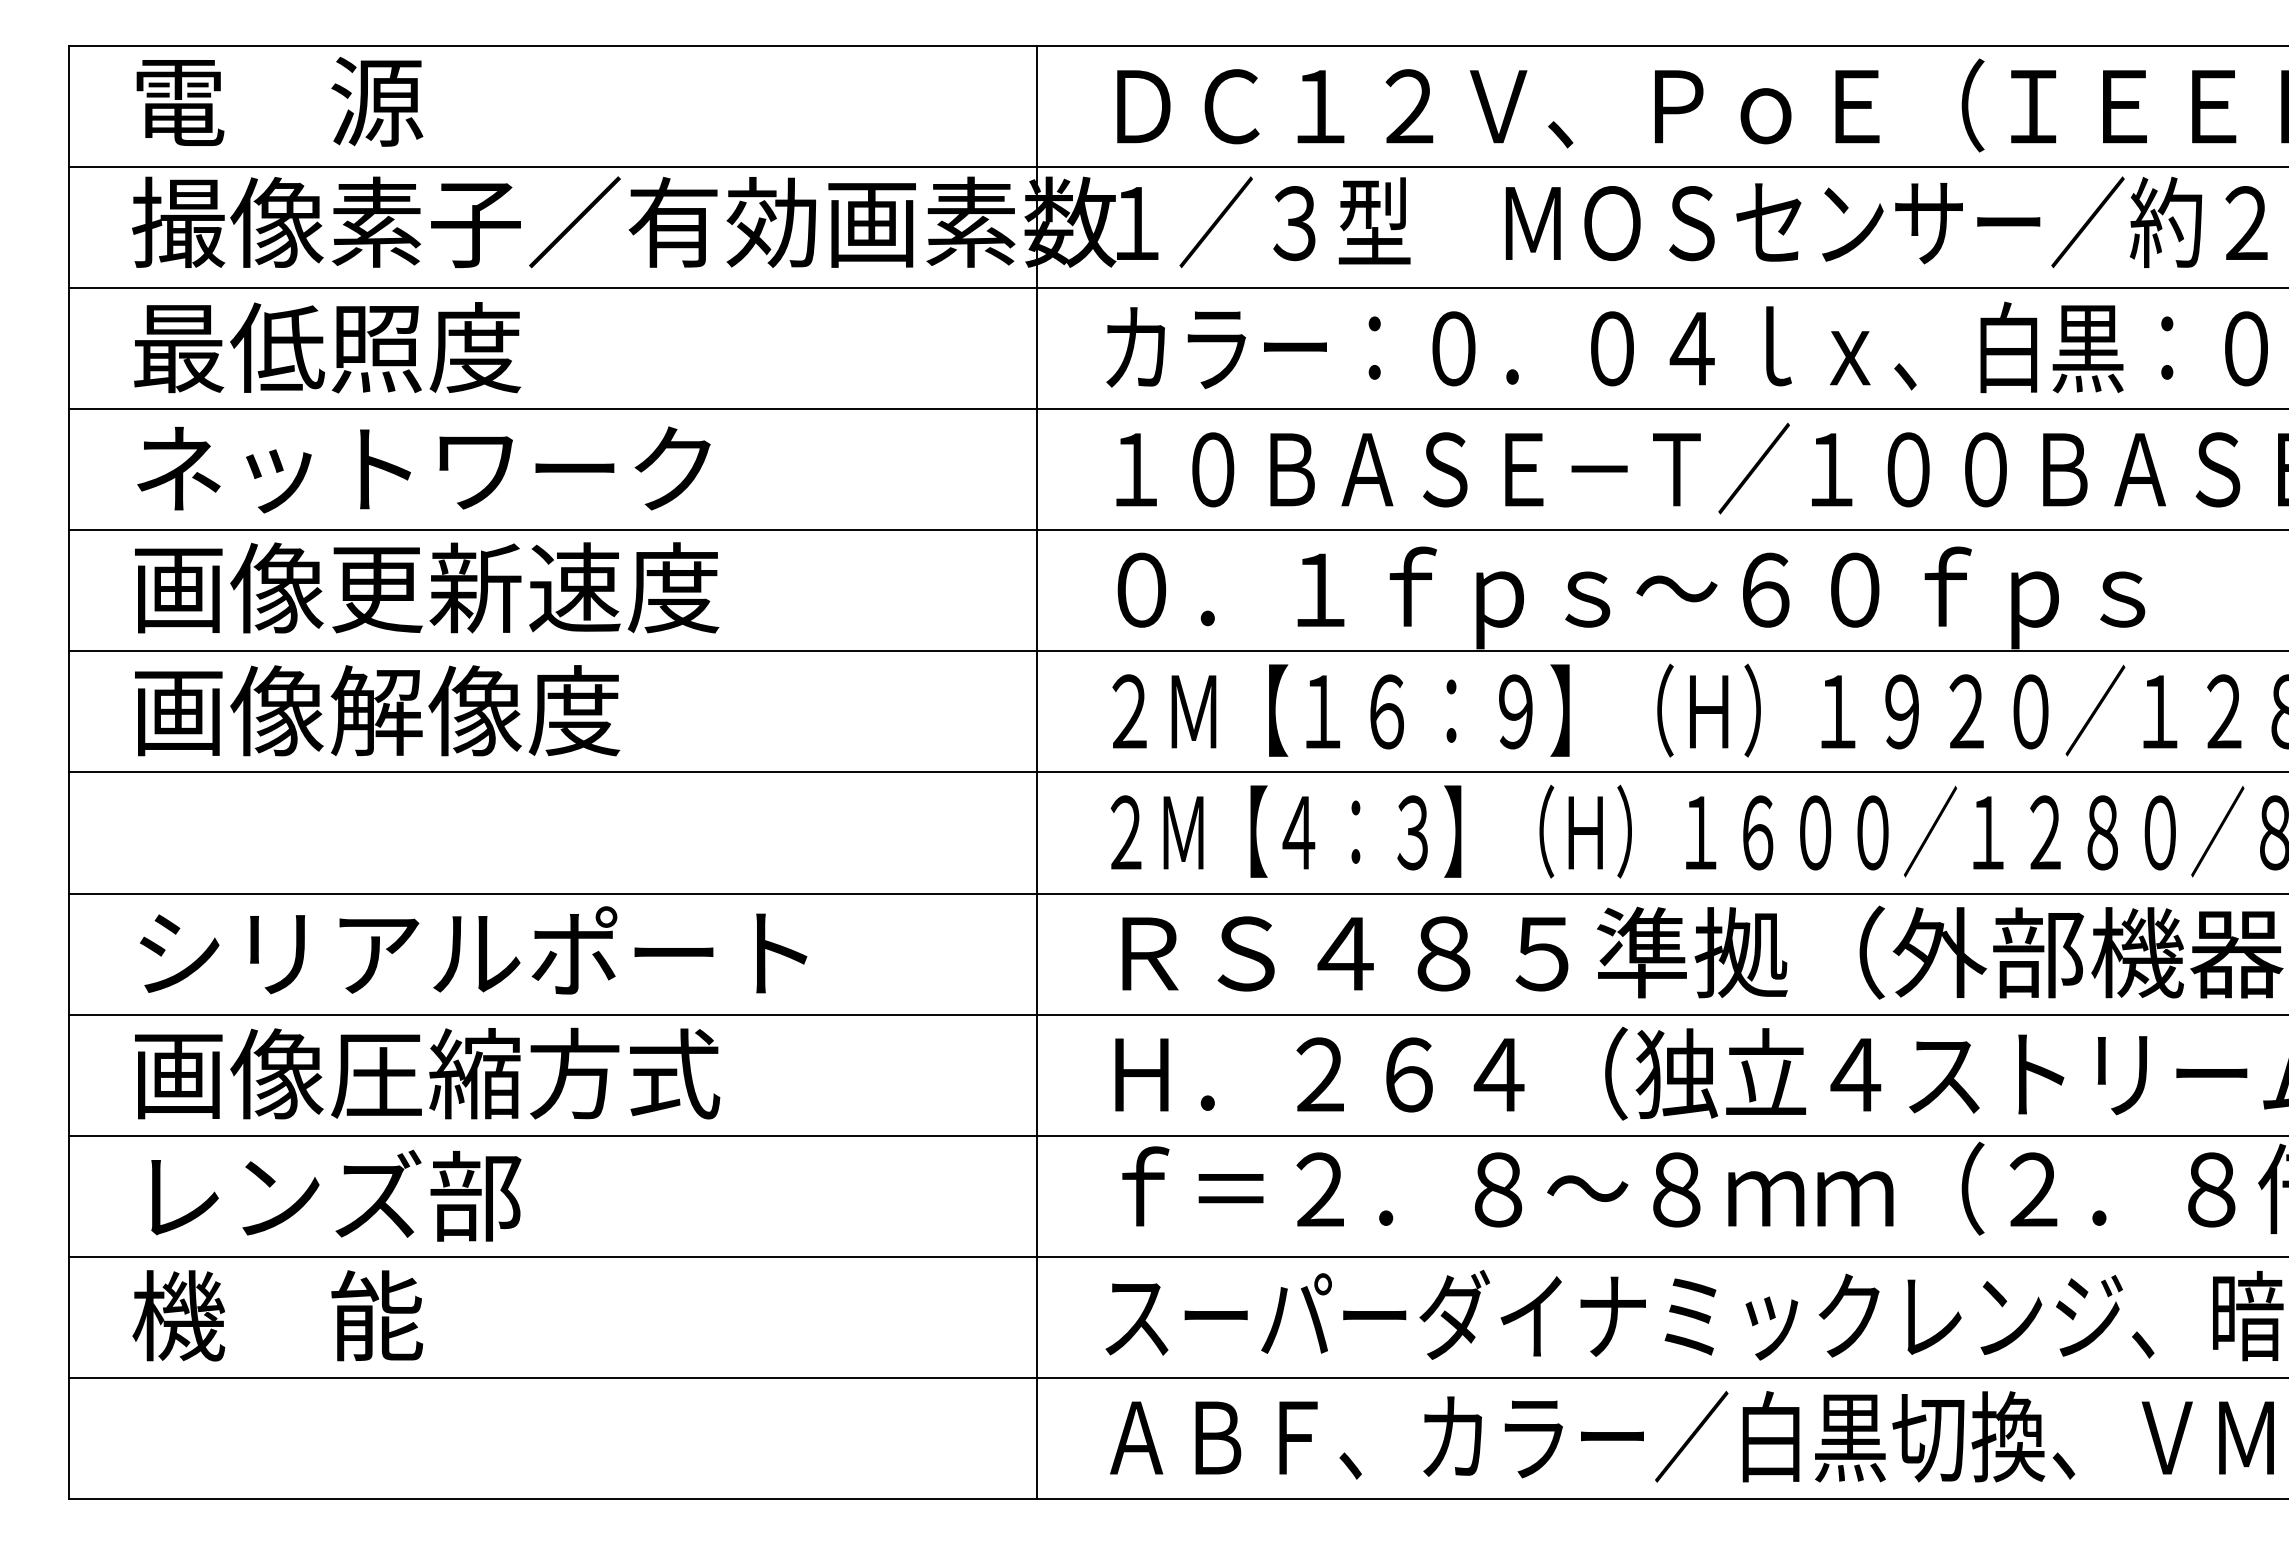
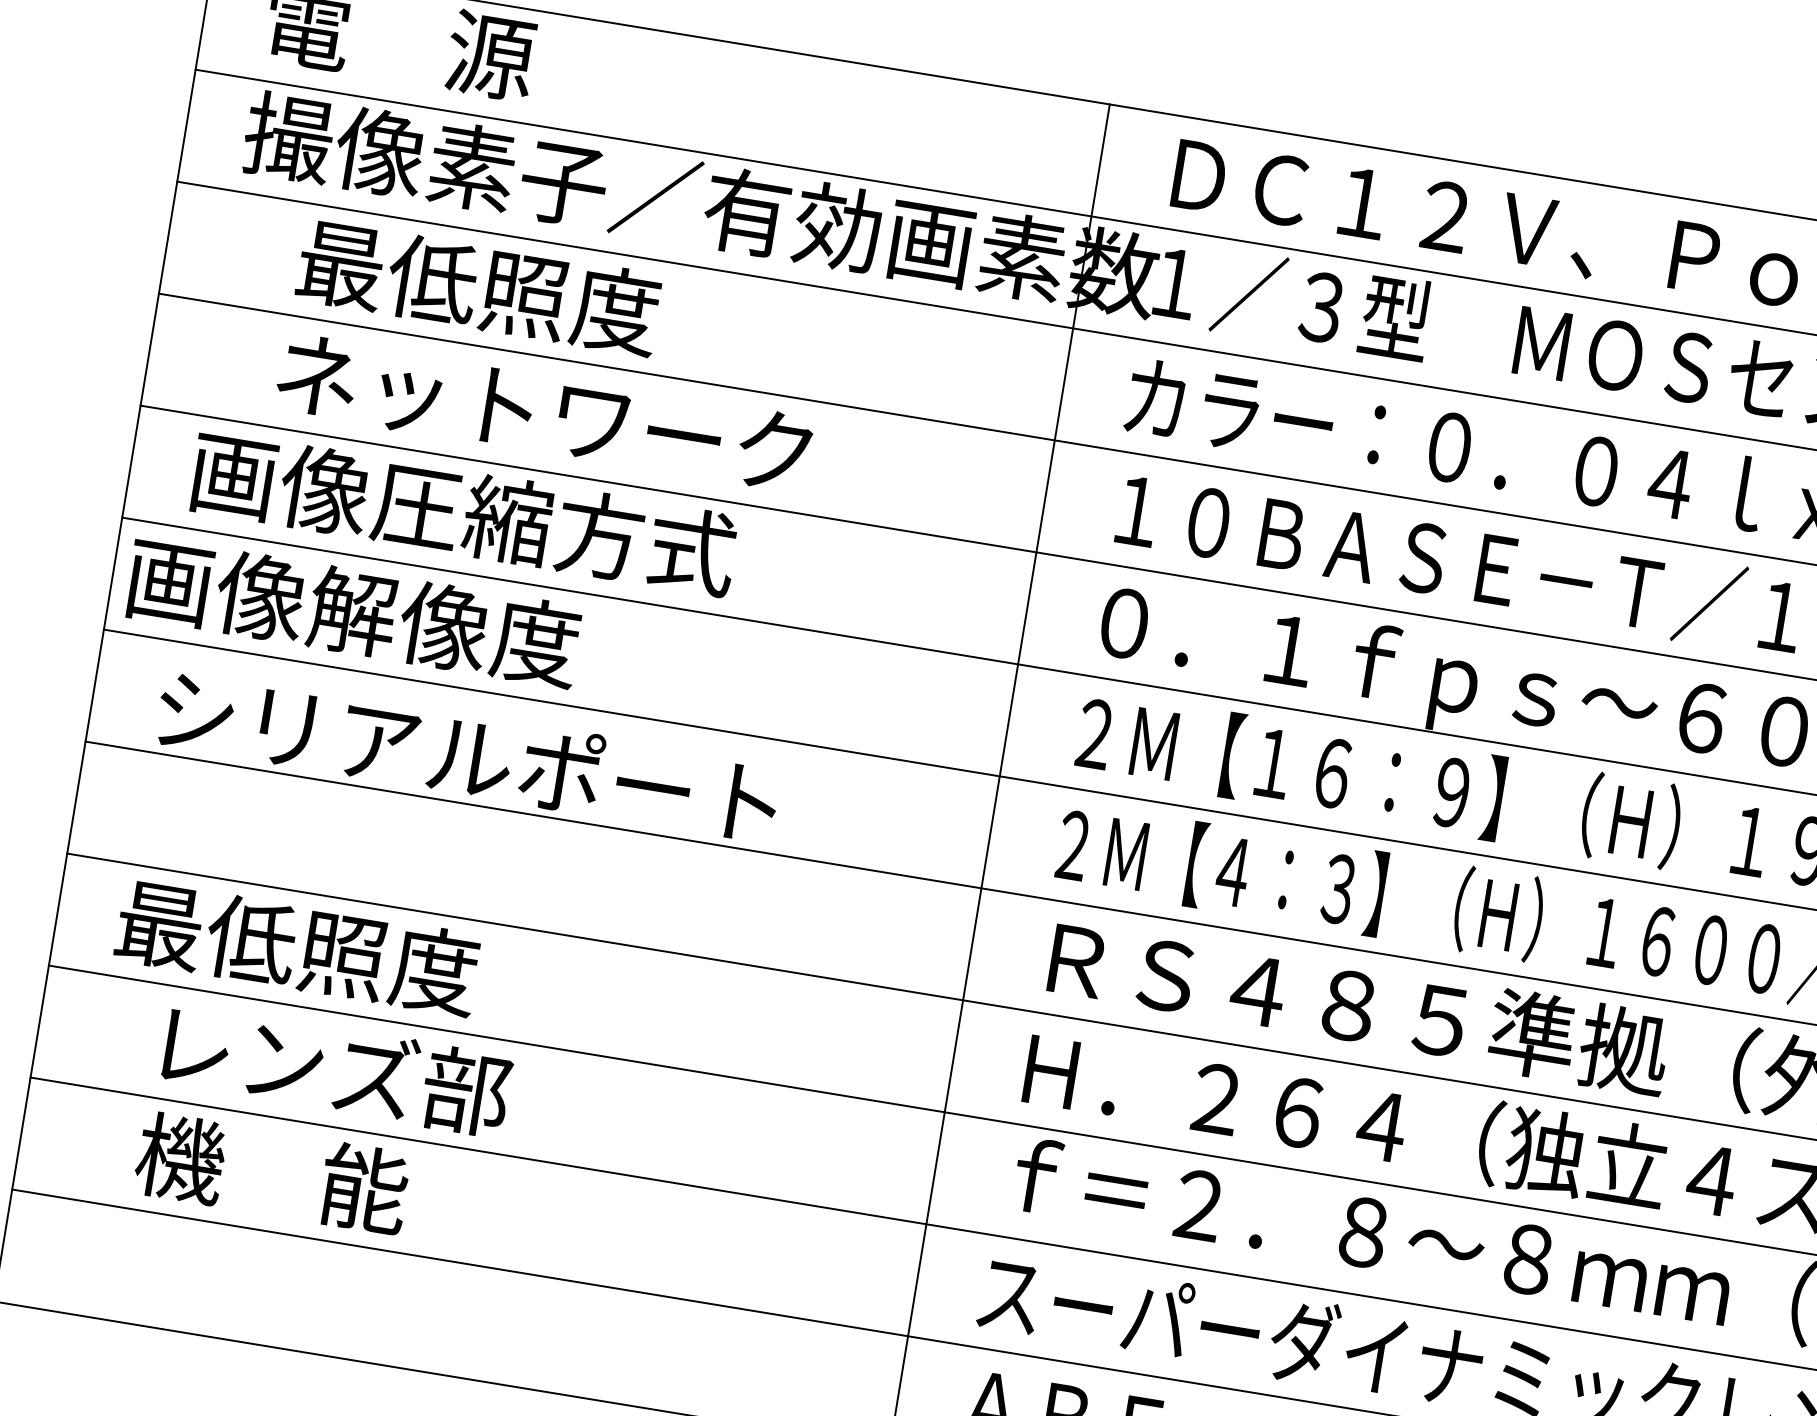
text: (327, 347) -> (479, 287), moved
text: (423, 469) -> (543, 413), moved
text: (525, 587) -> (554, 527), 画像更新速度 -> 画像圧縮方式
text: (377, 710) -> (353, 611), moved
text: (473, 950) -> (468, 754), moved
text: (427, 1073) -> (390, 962), 画像圧縮方式 -> 最低照度
text: (336, 1195) -> (337, 1069), moved
text: (277, 1315) -> (272, 1173), moved

